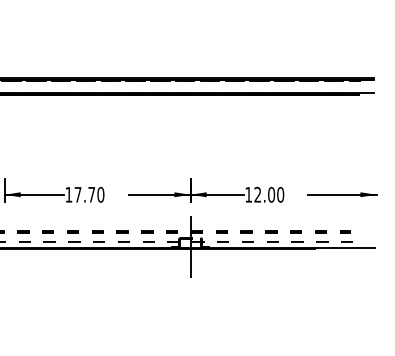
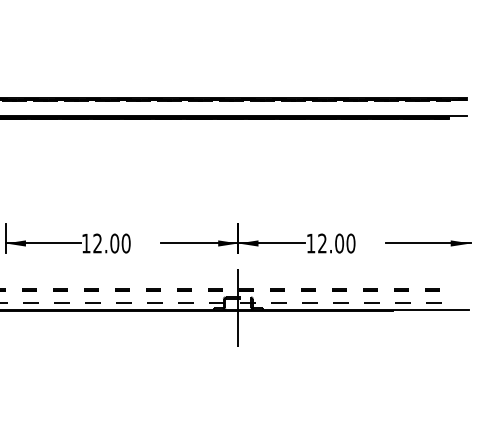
text: (85, 194) -> (106, 243), 17.70 -> 12.00

